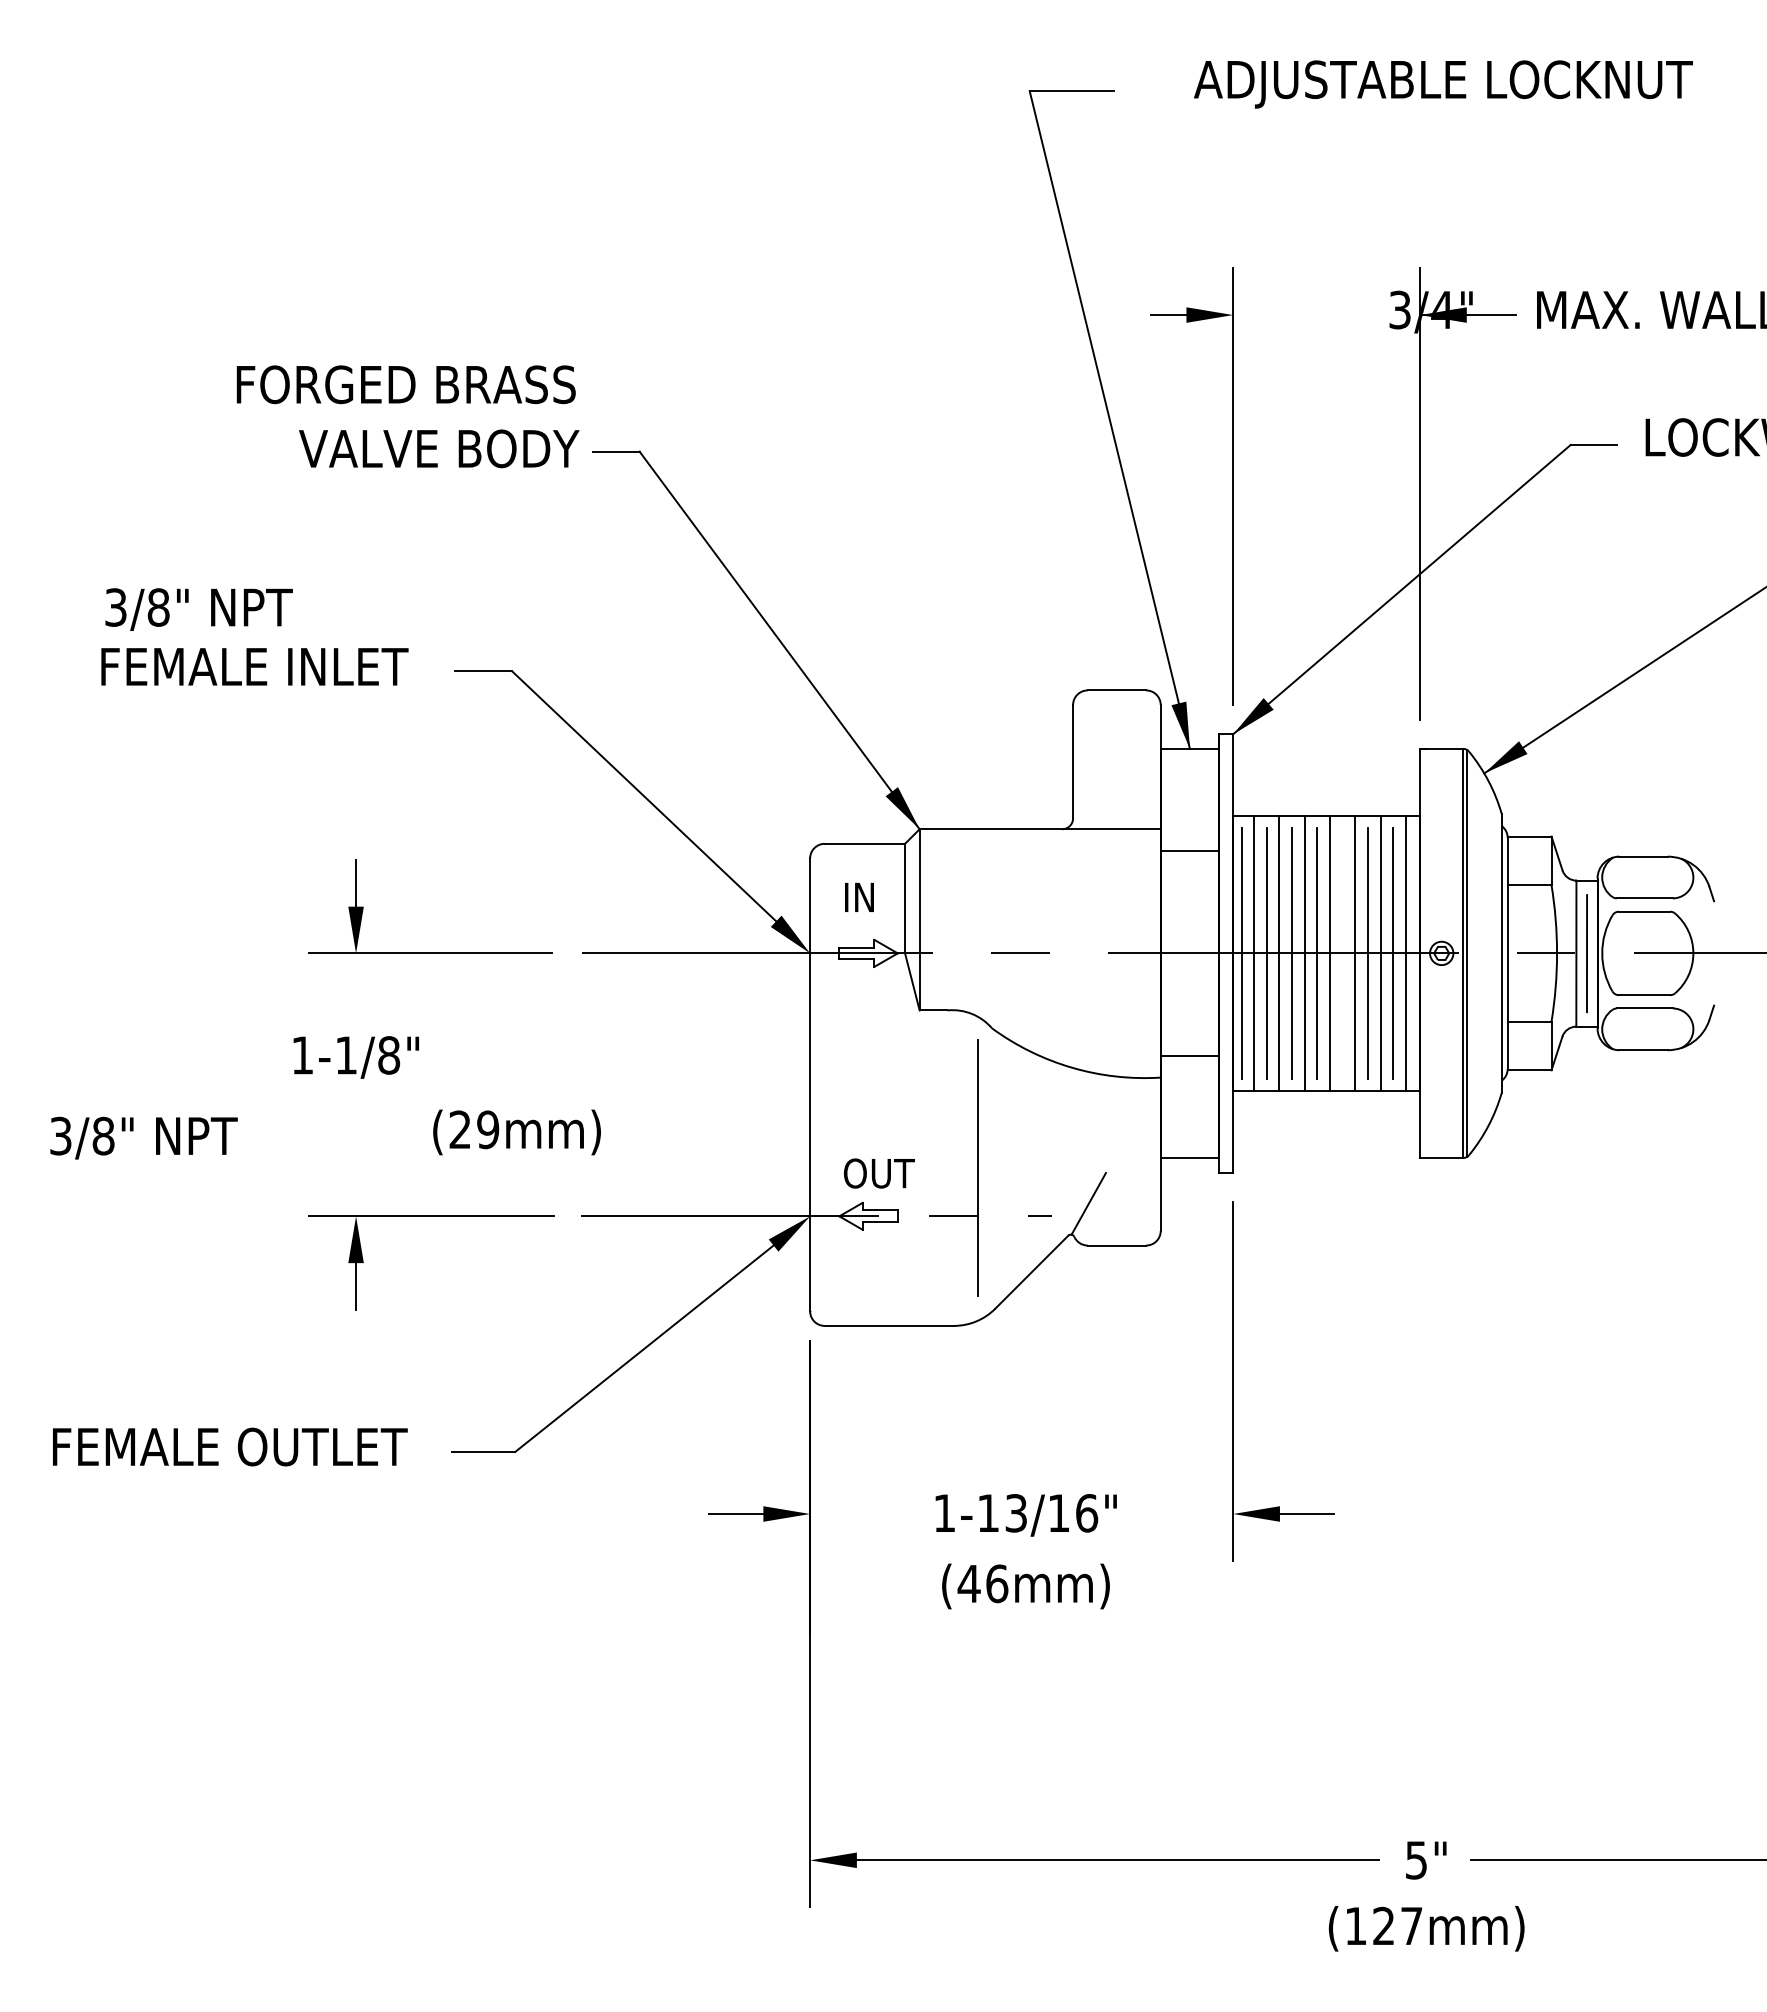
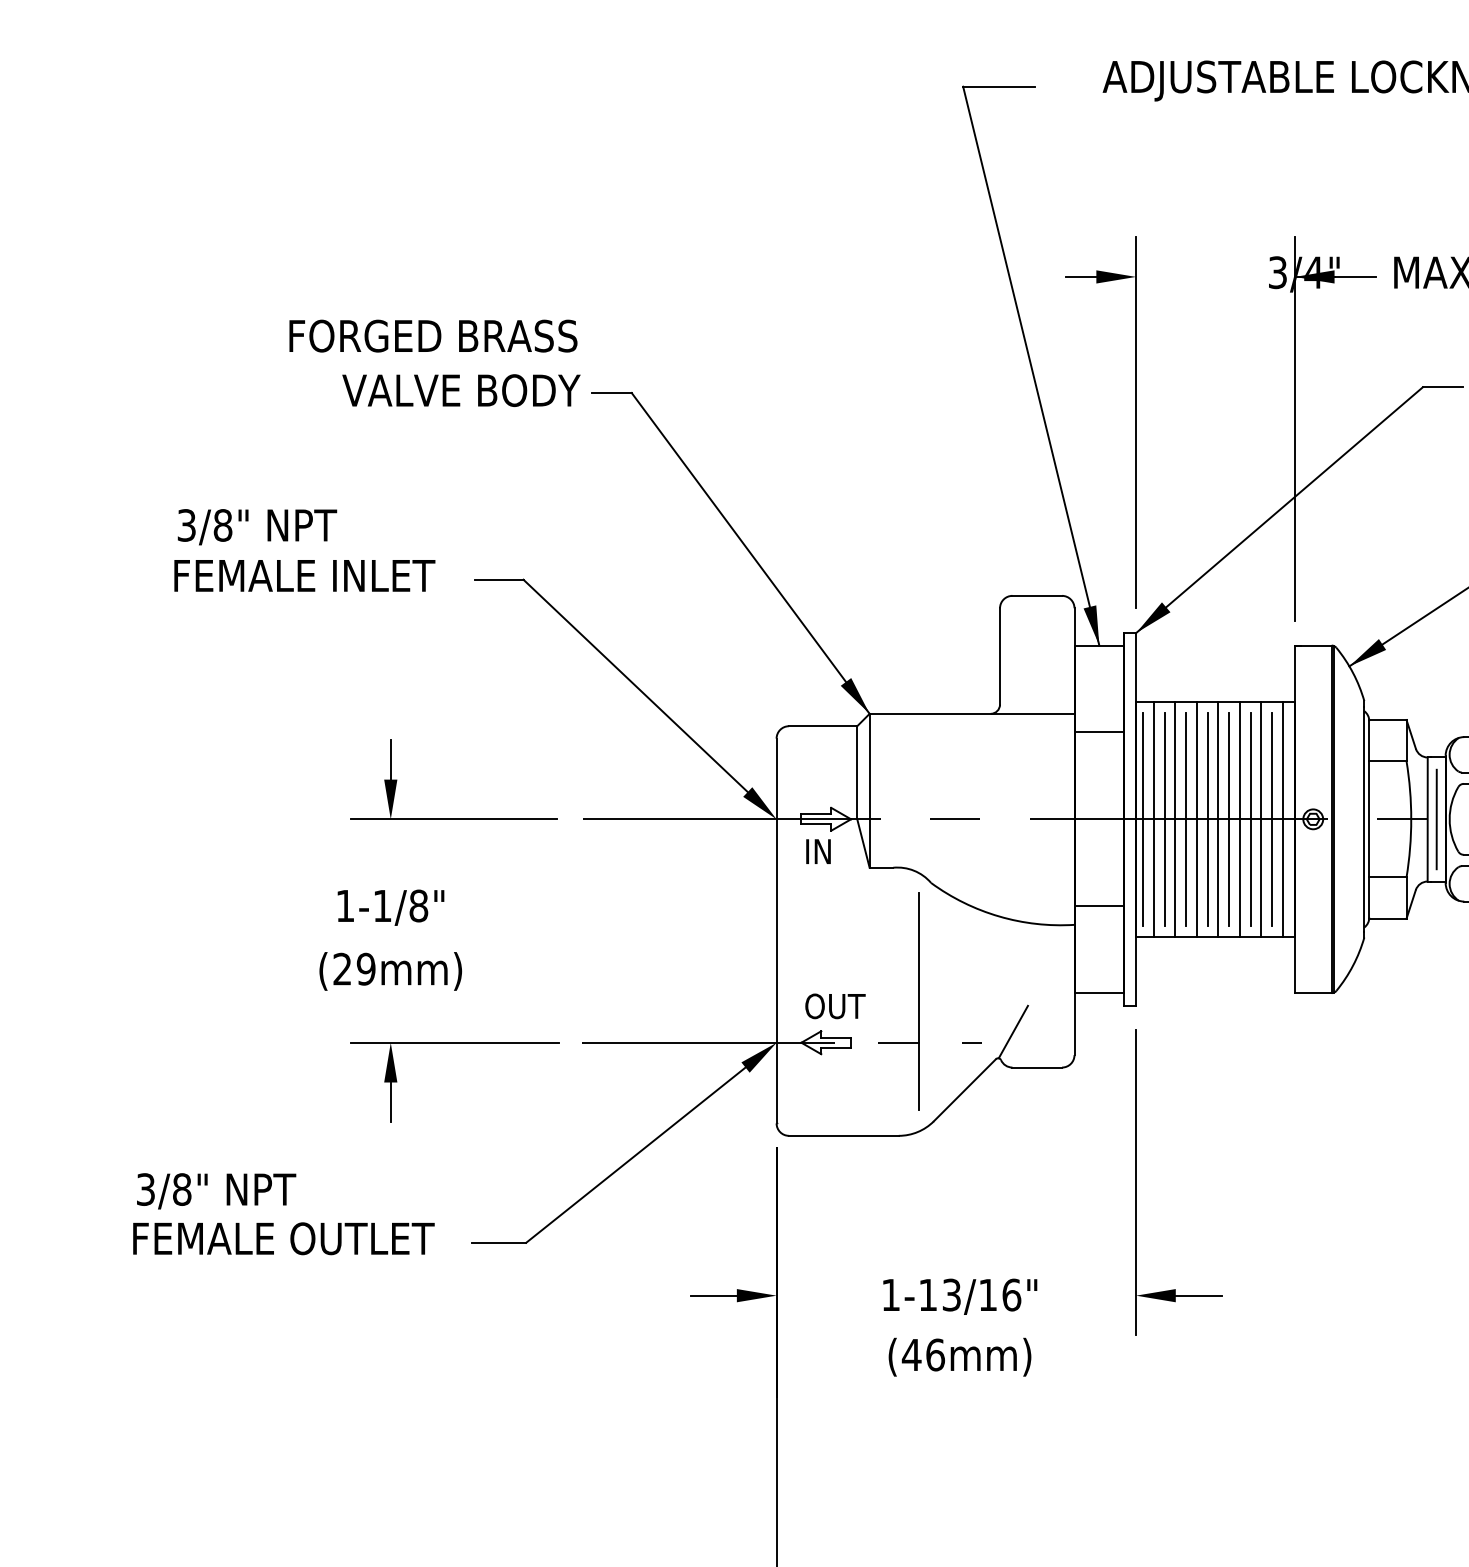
text: (859, 896) -> (818, 850), moved
line: (1342, 953) -> (1228, 819), added
text: (516, 1132) -> (390, 971), moved
text: (143, 1137) -> (216, 1190), moved

